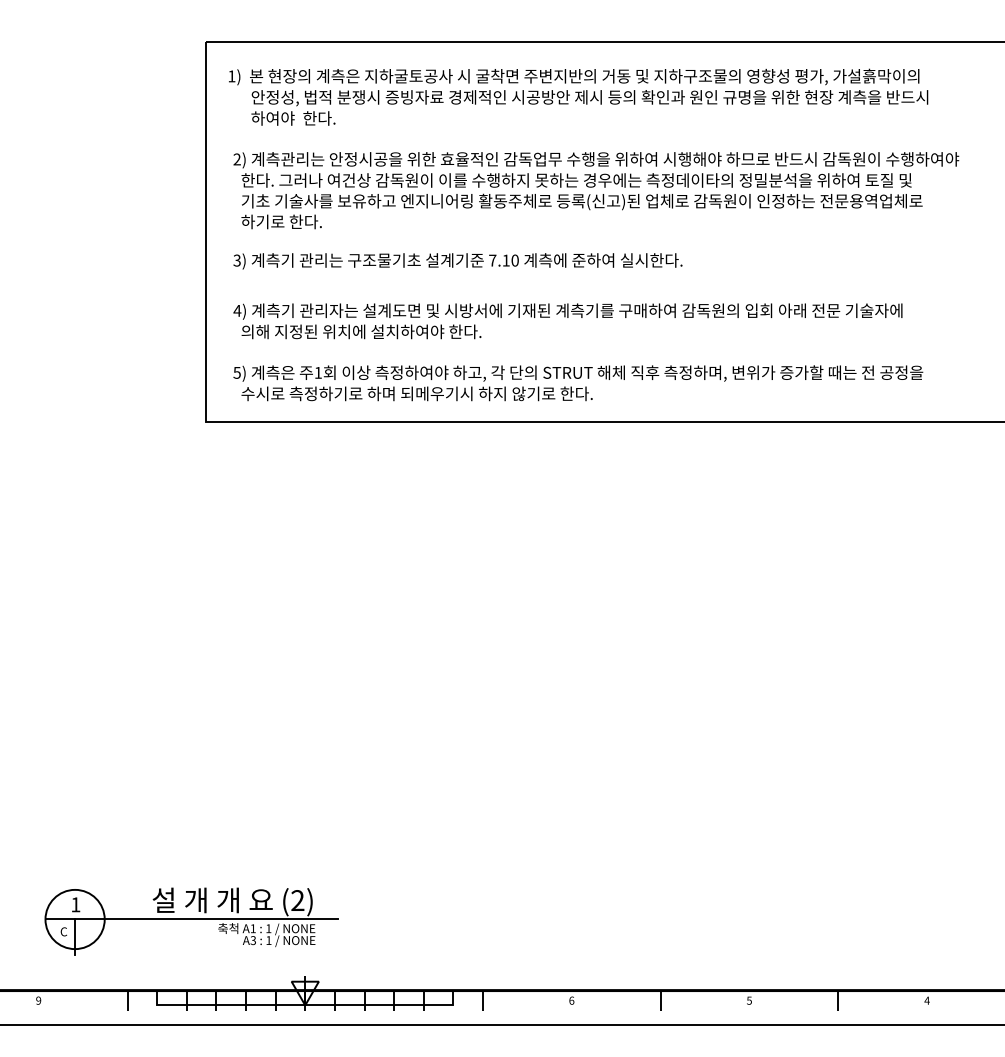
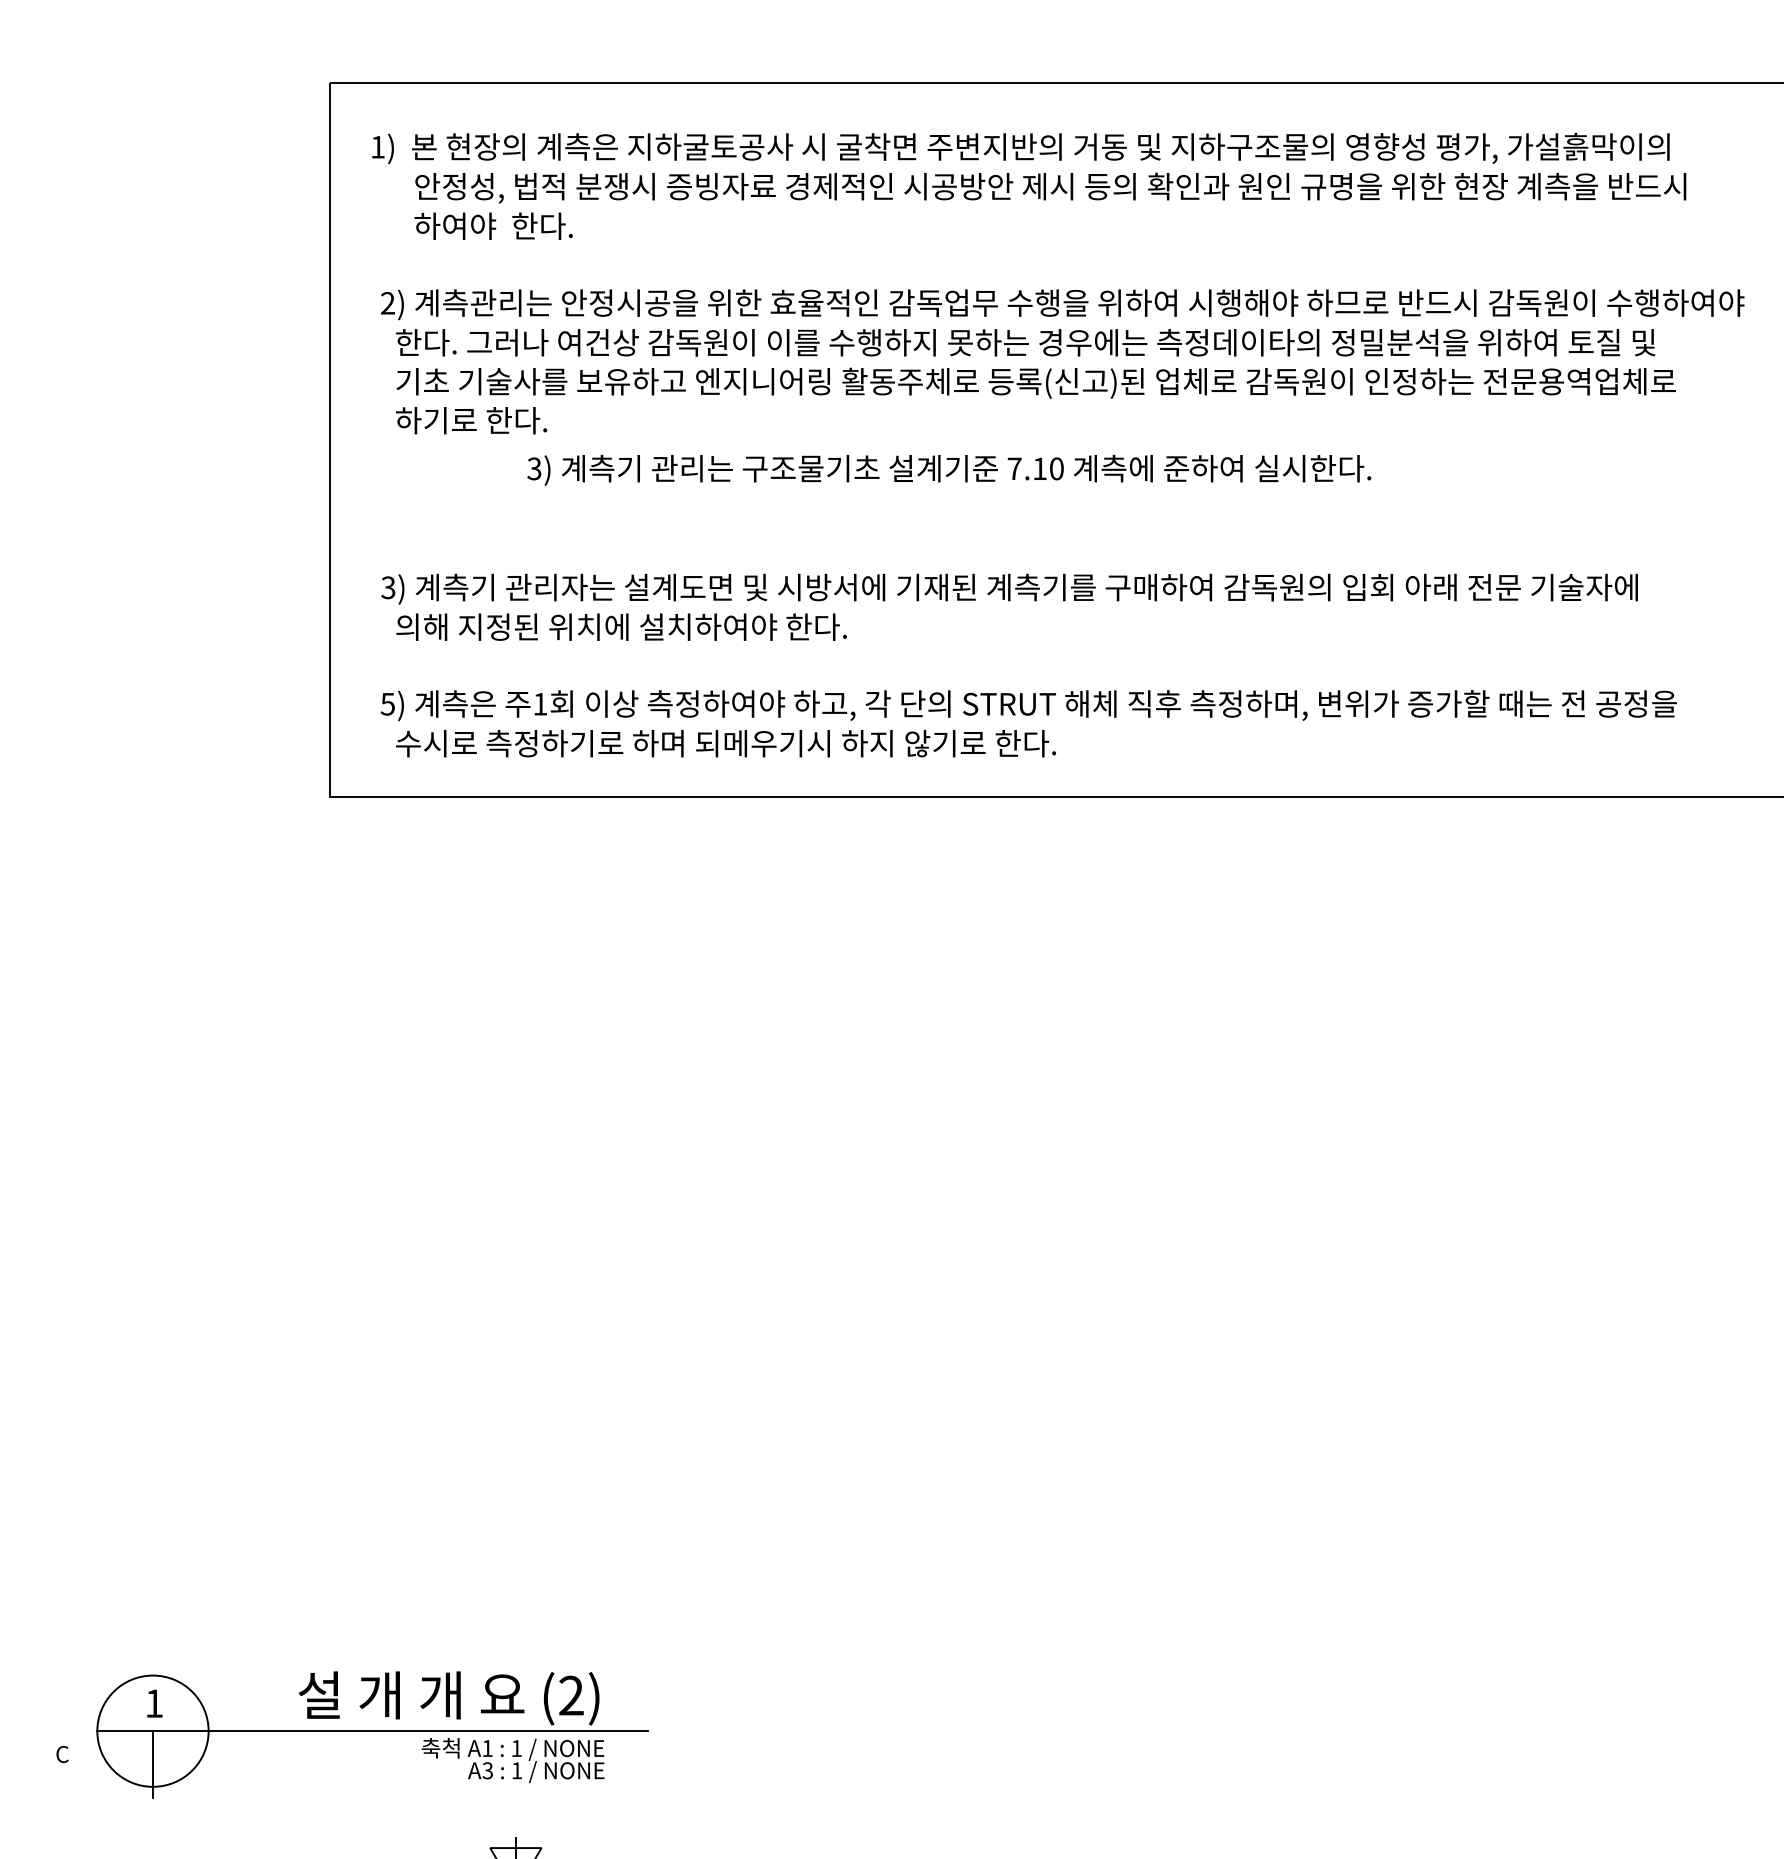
text: (457, 261) -> (948, 470), moved
text: (237, 310) -> (388, 587), 4) -> 3)
part: (191, 921) -> (371, 1734), moved

